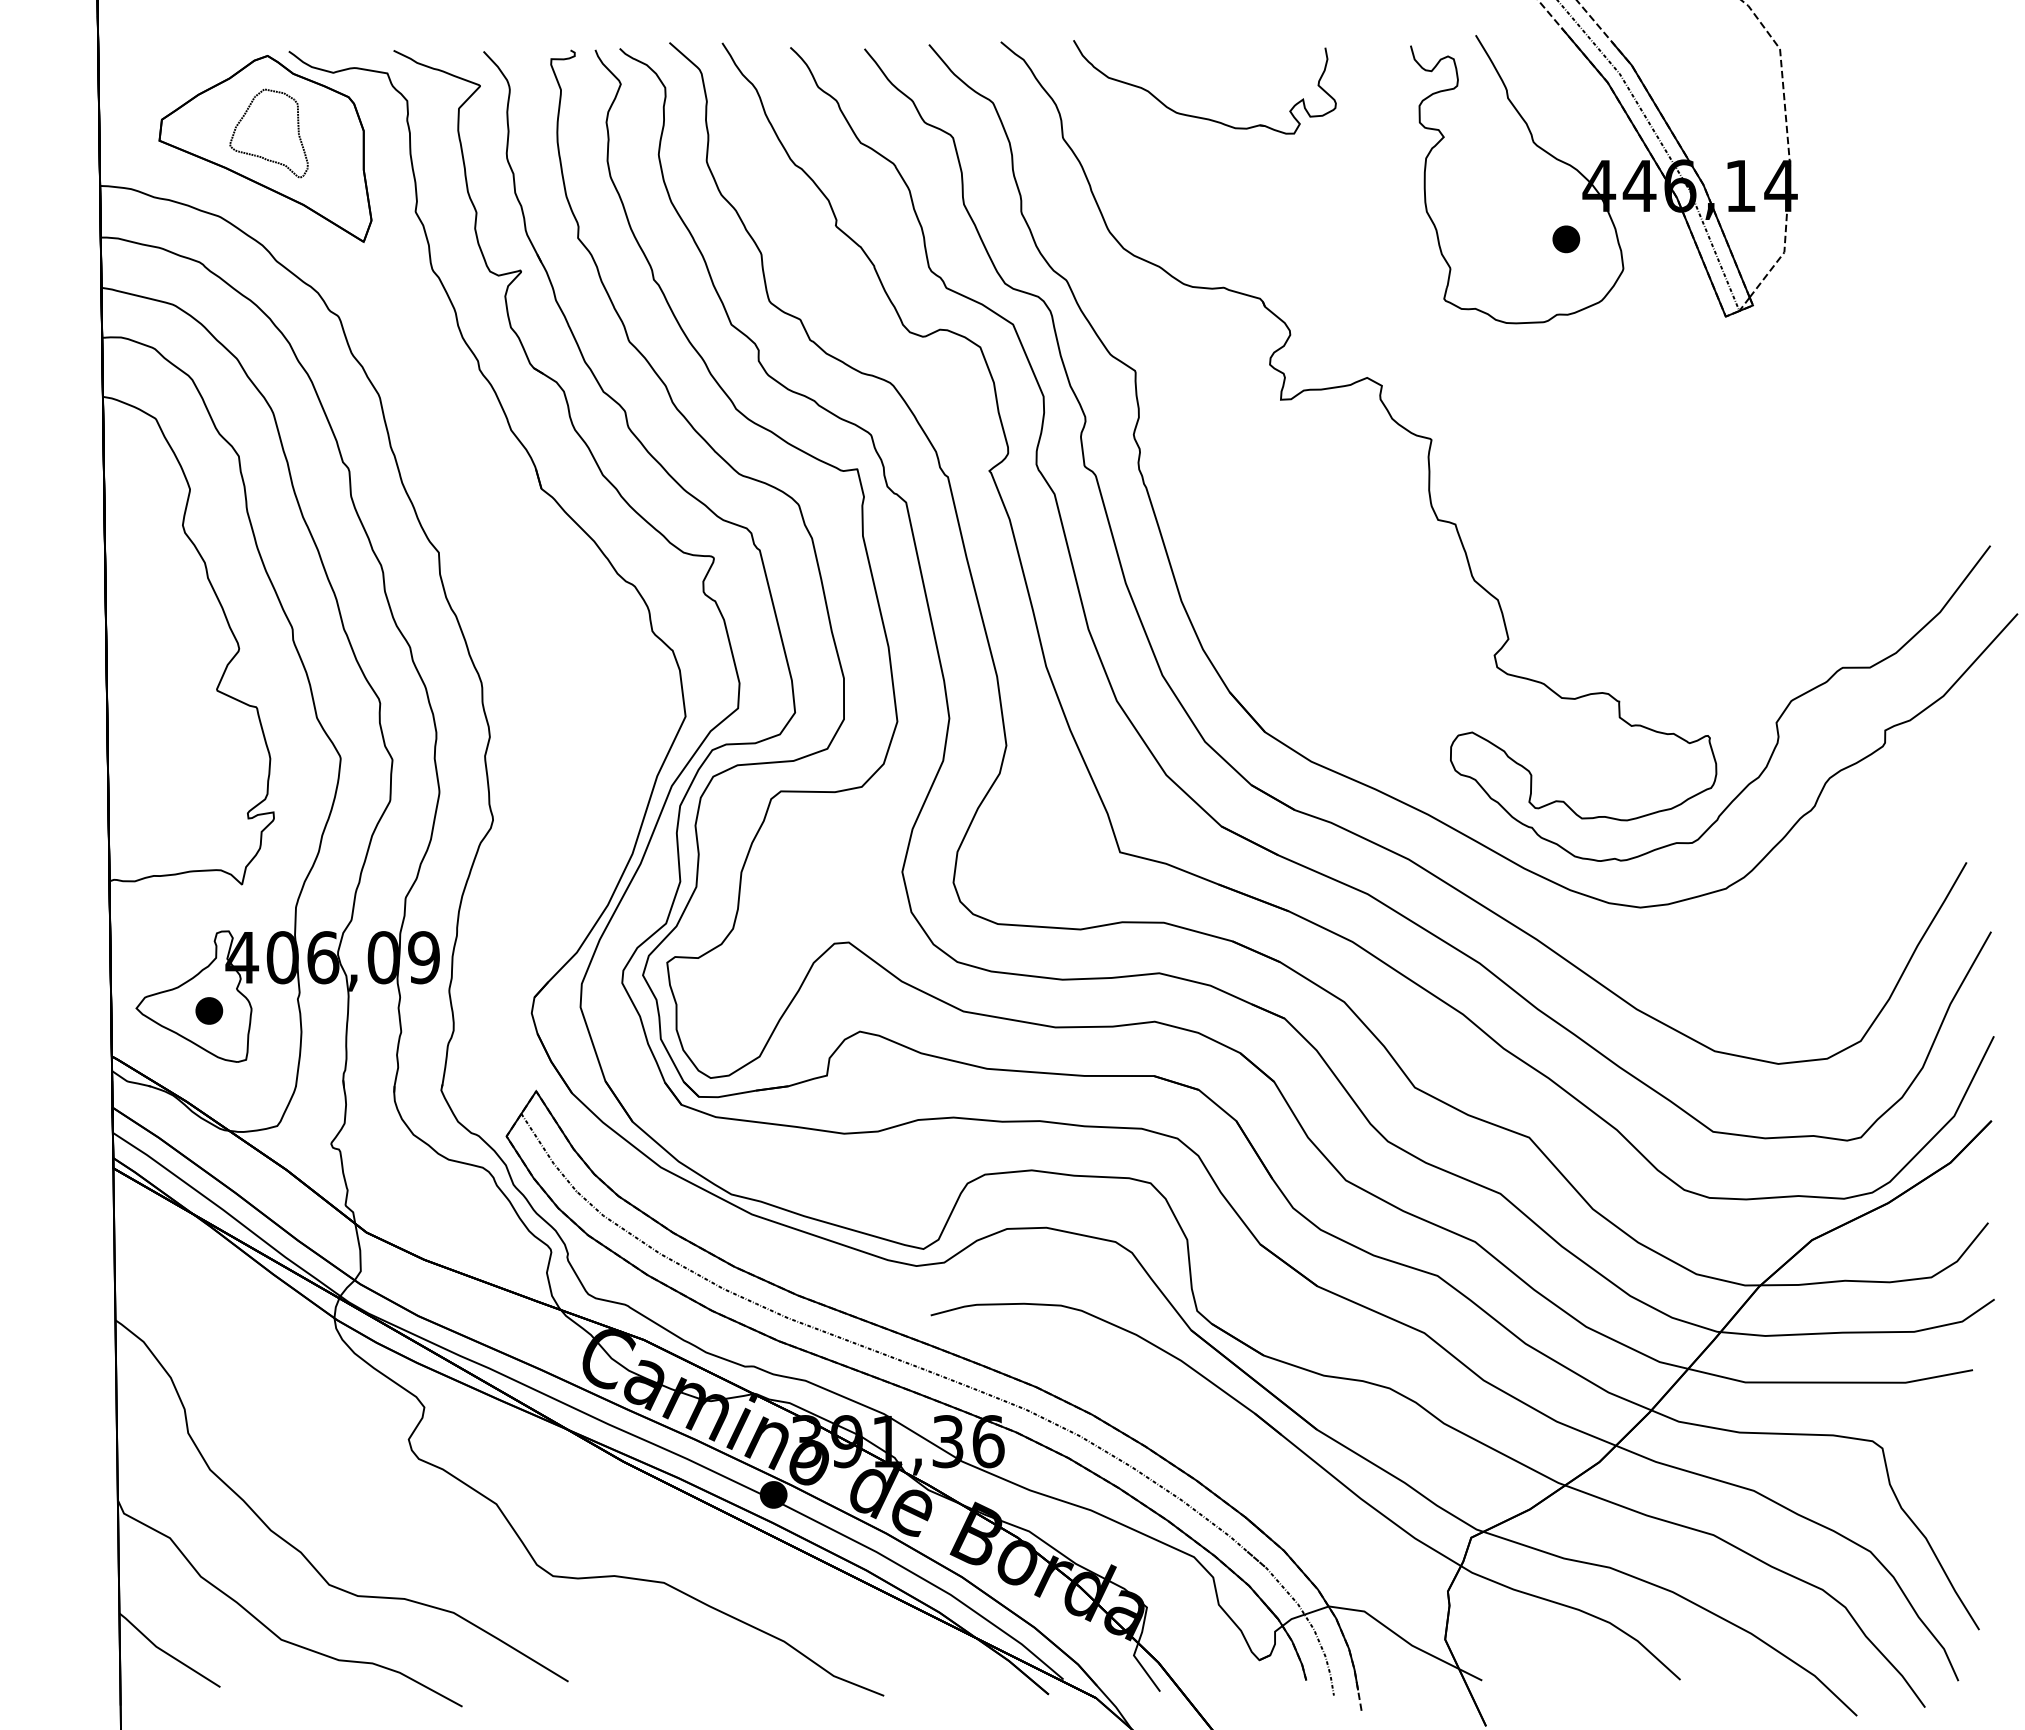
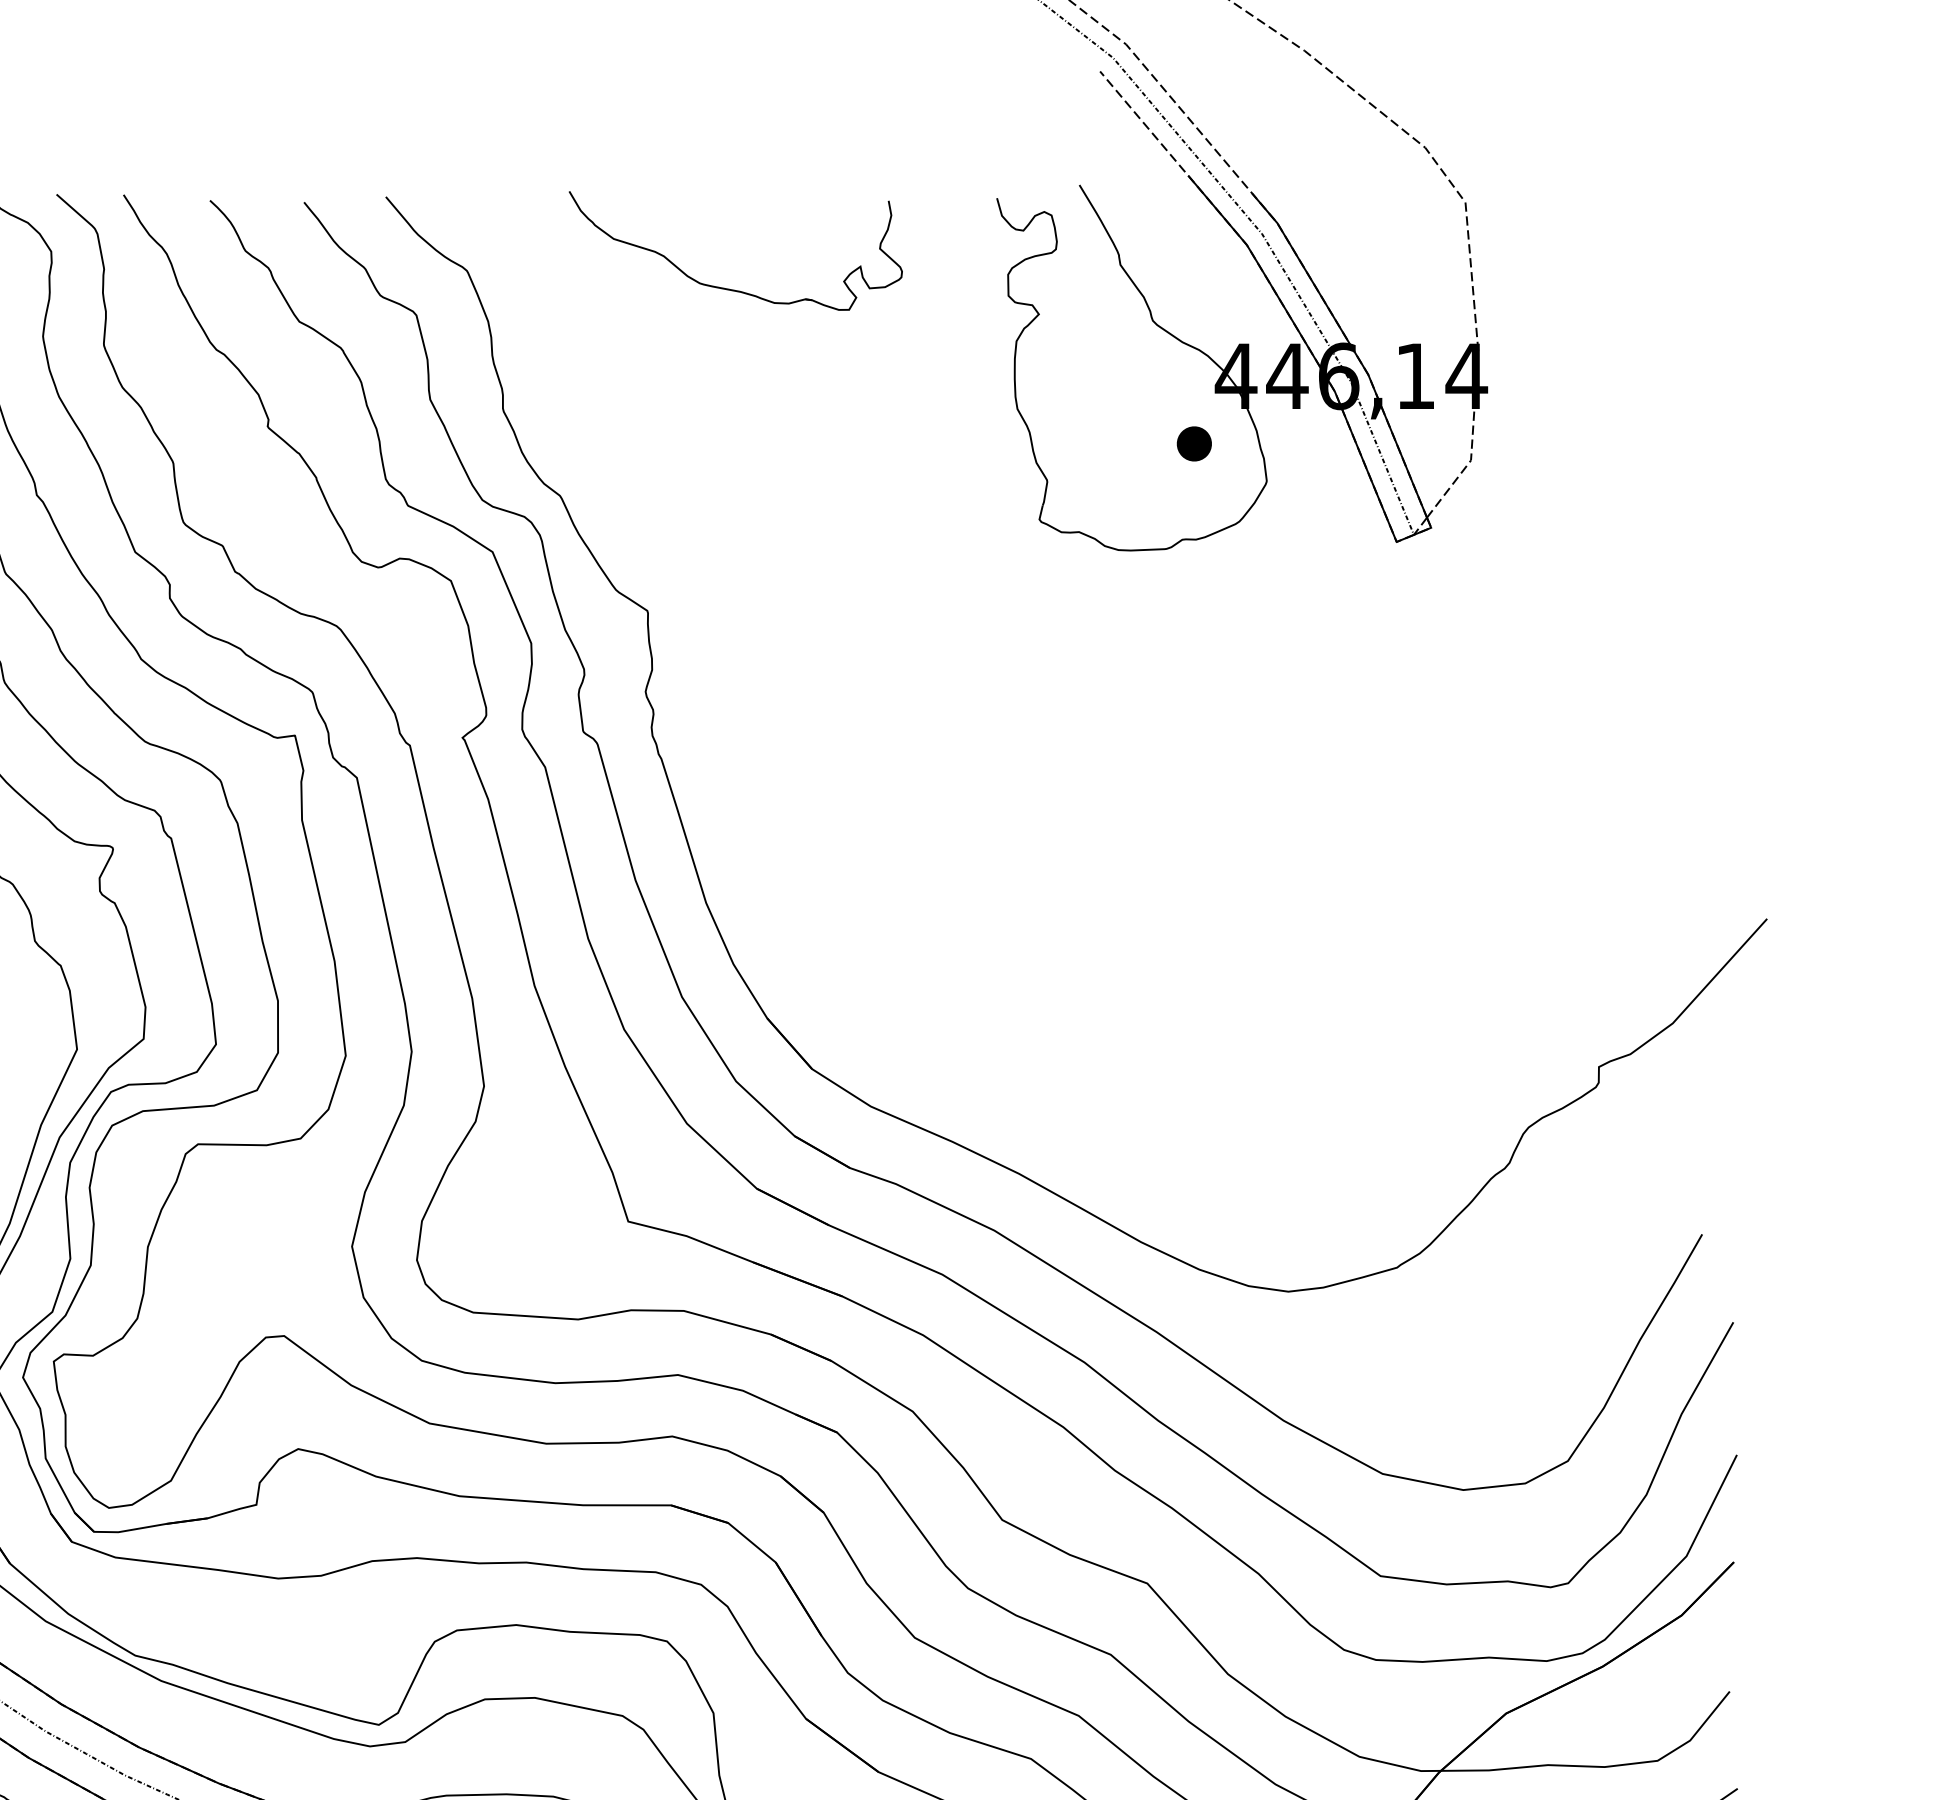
part: (1432, 441) -> (1024, 700), removed

